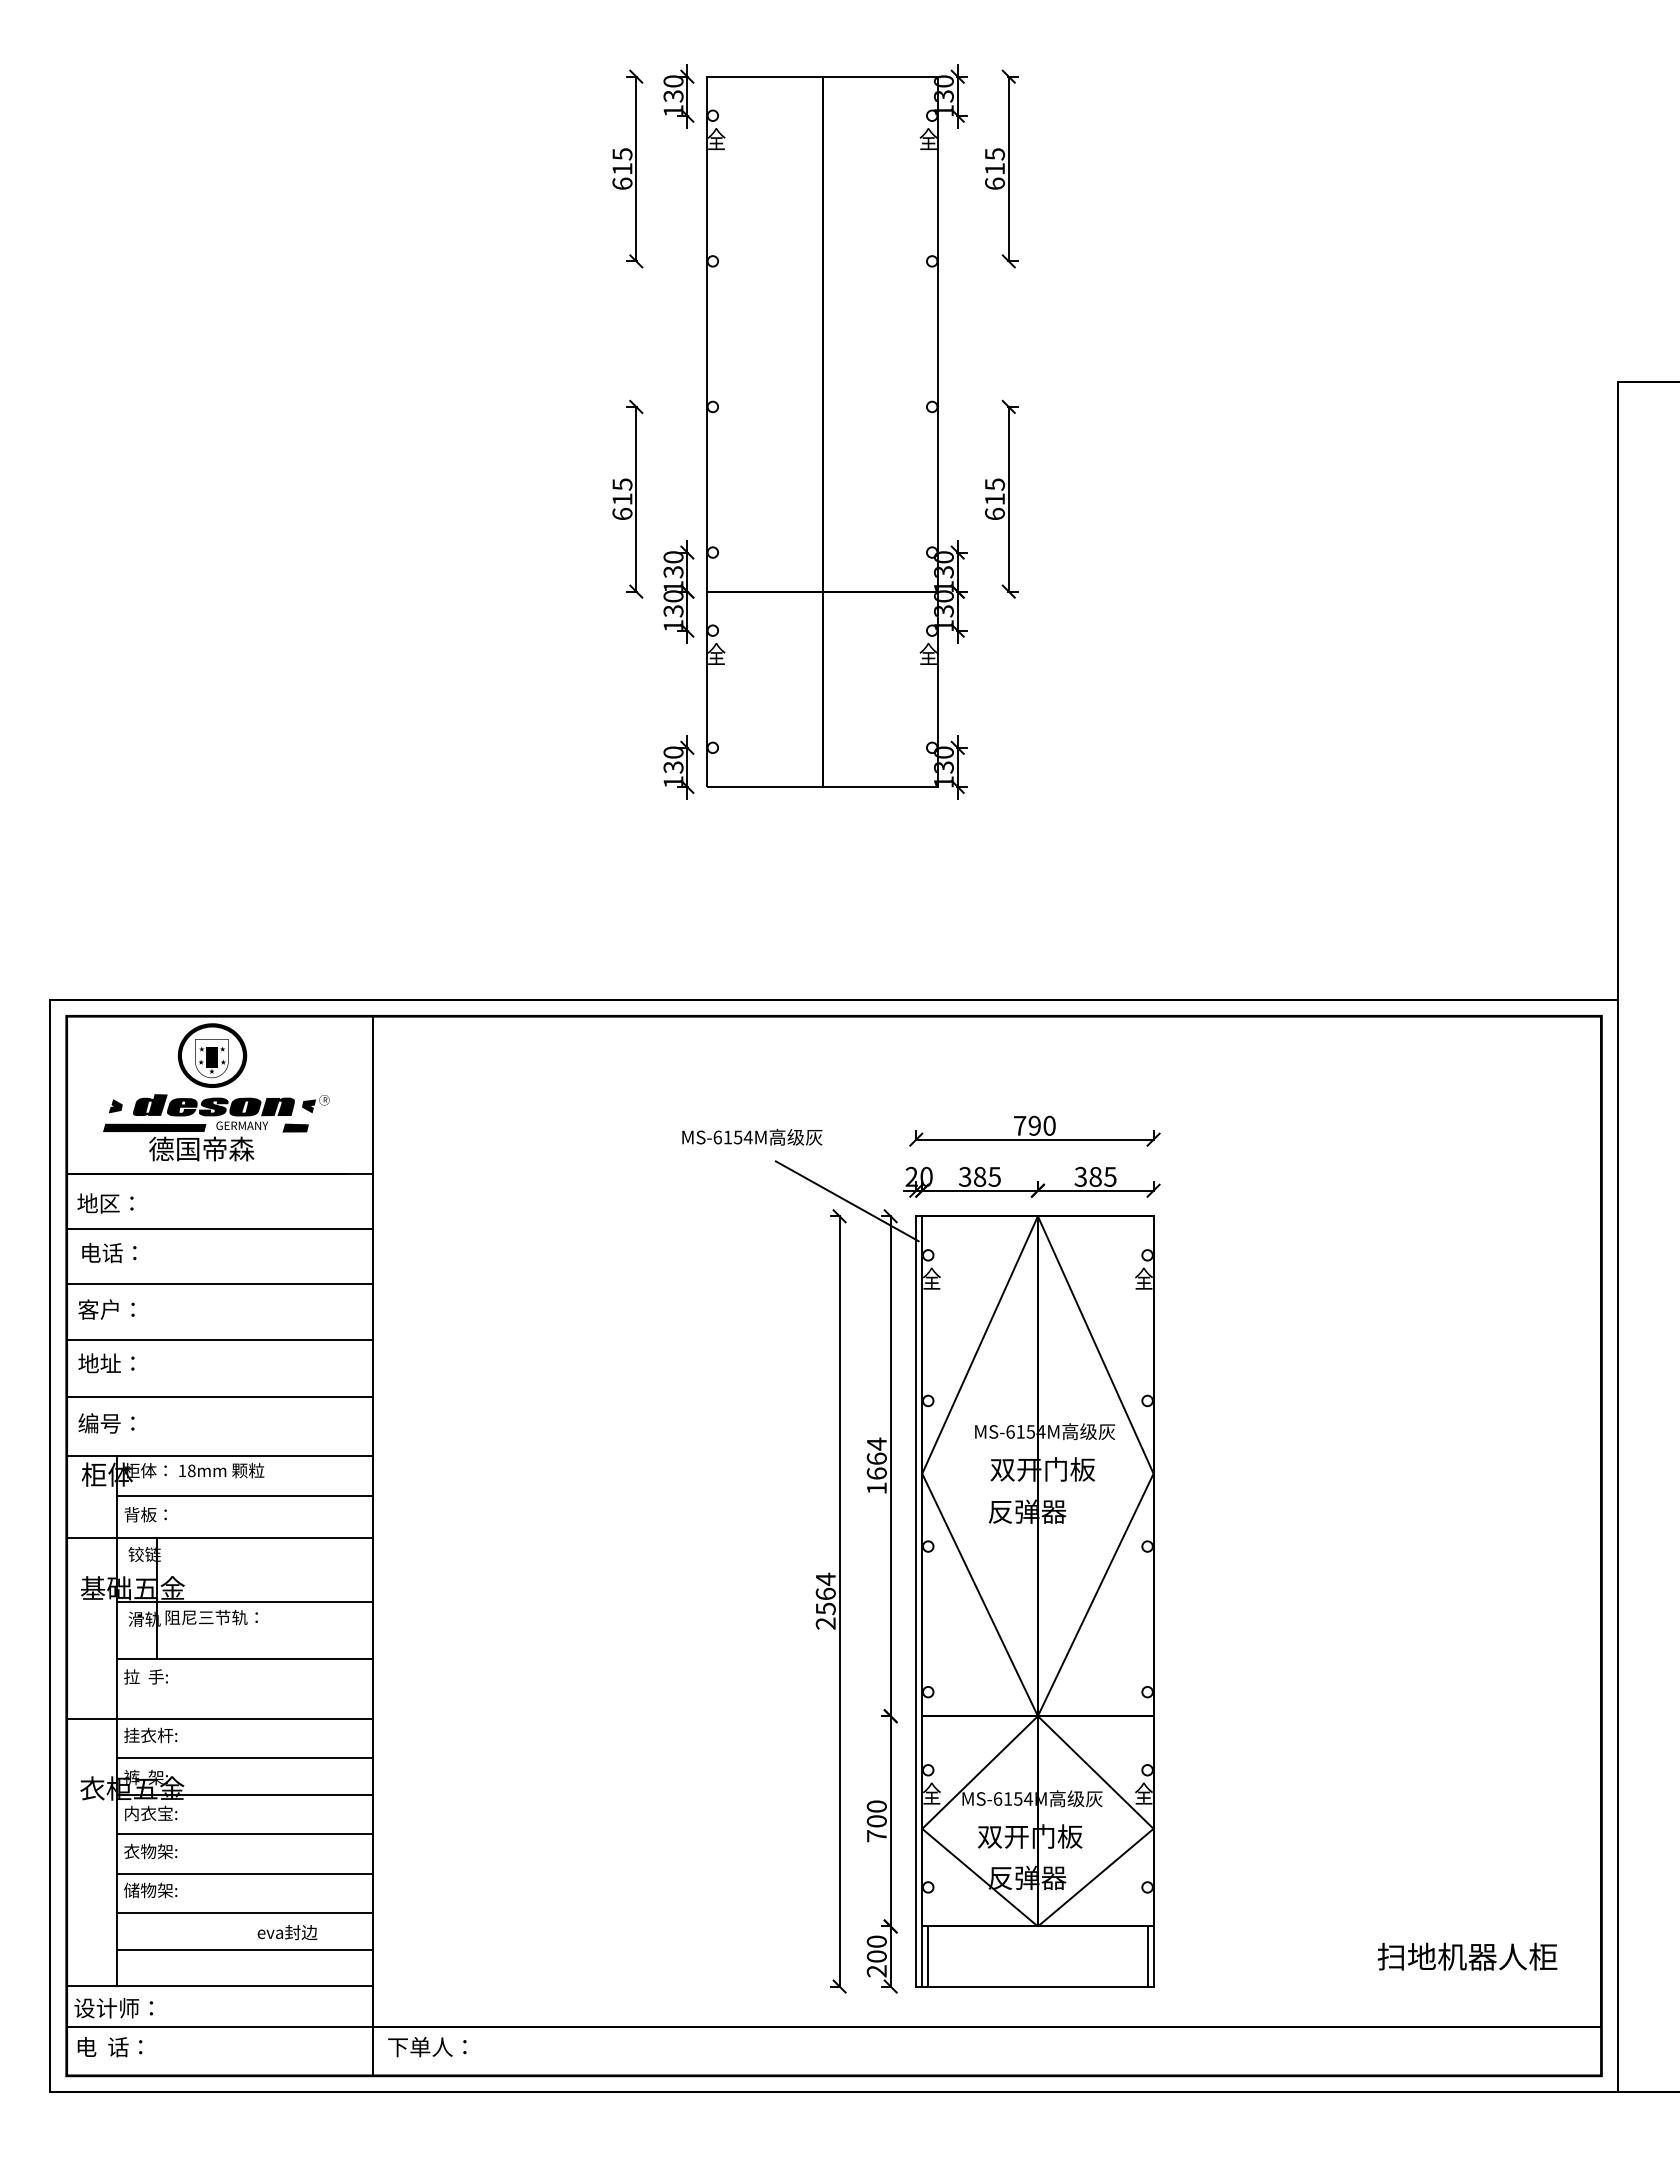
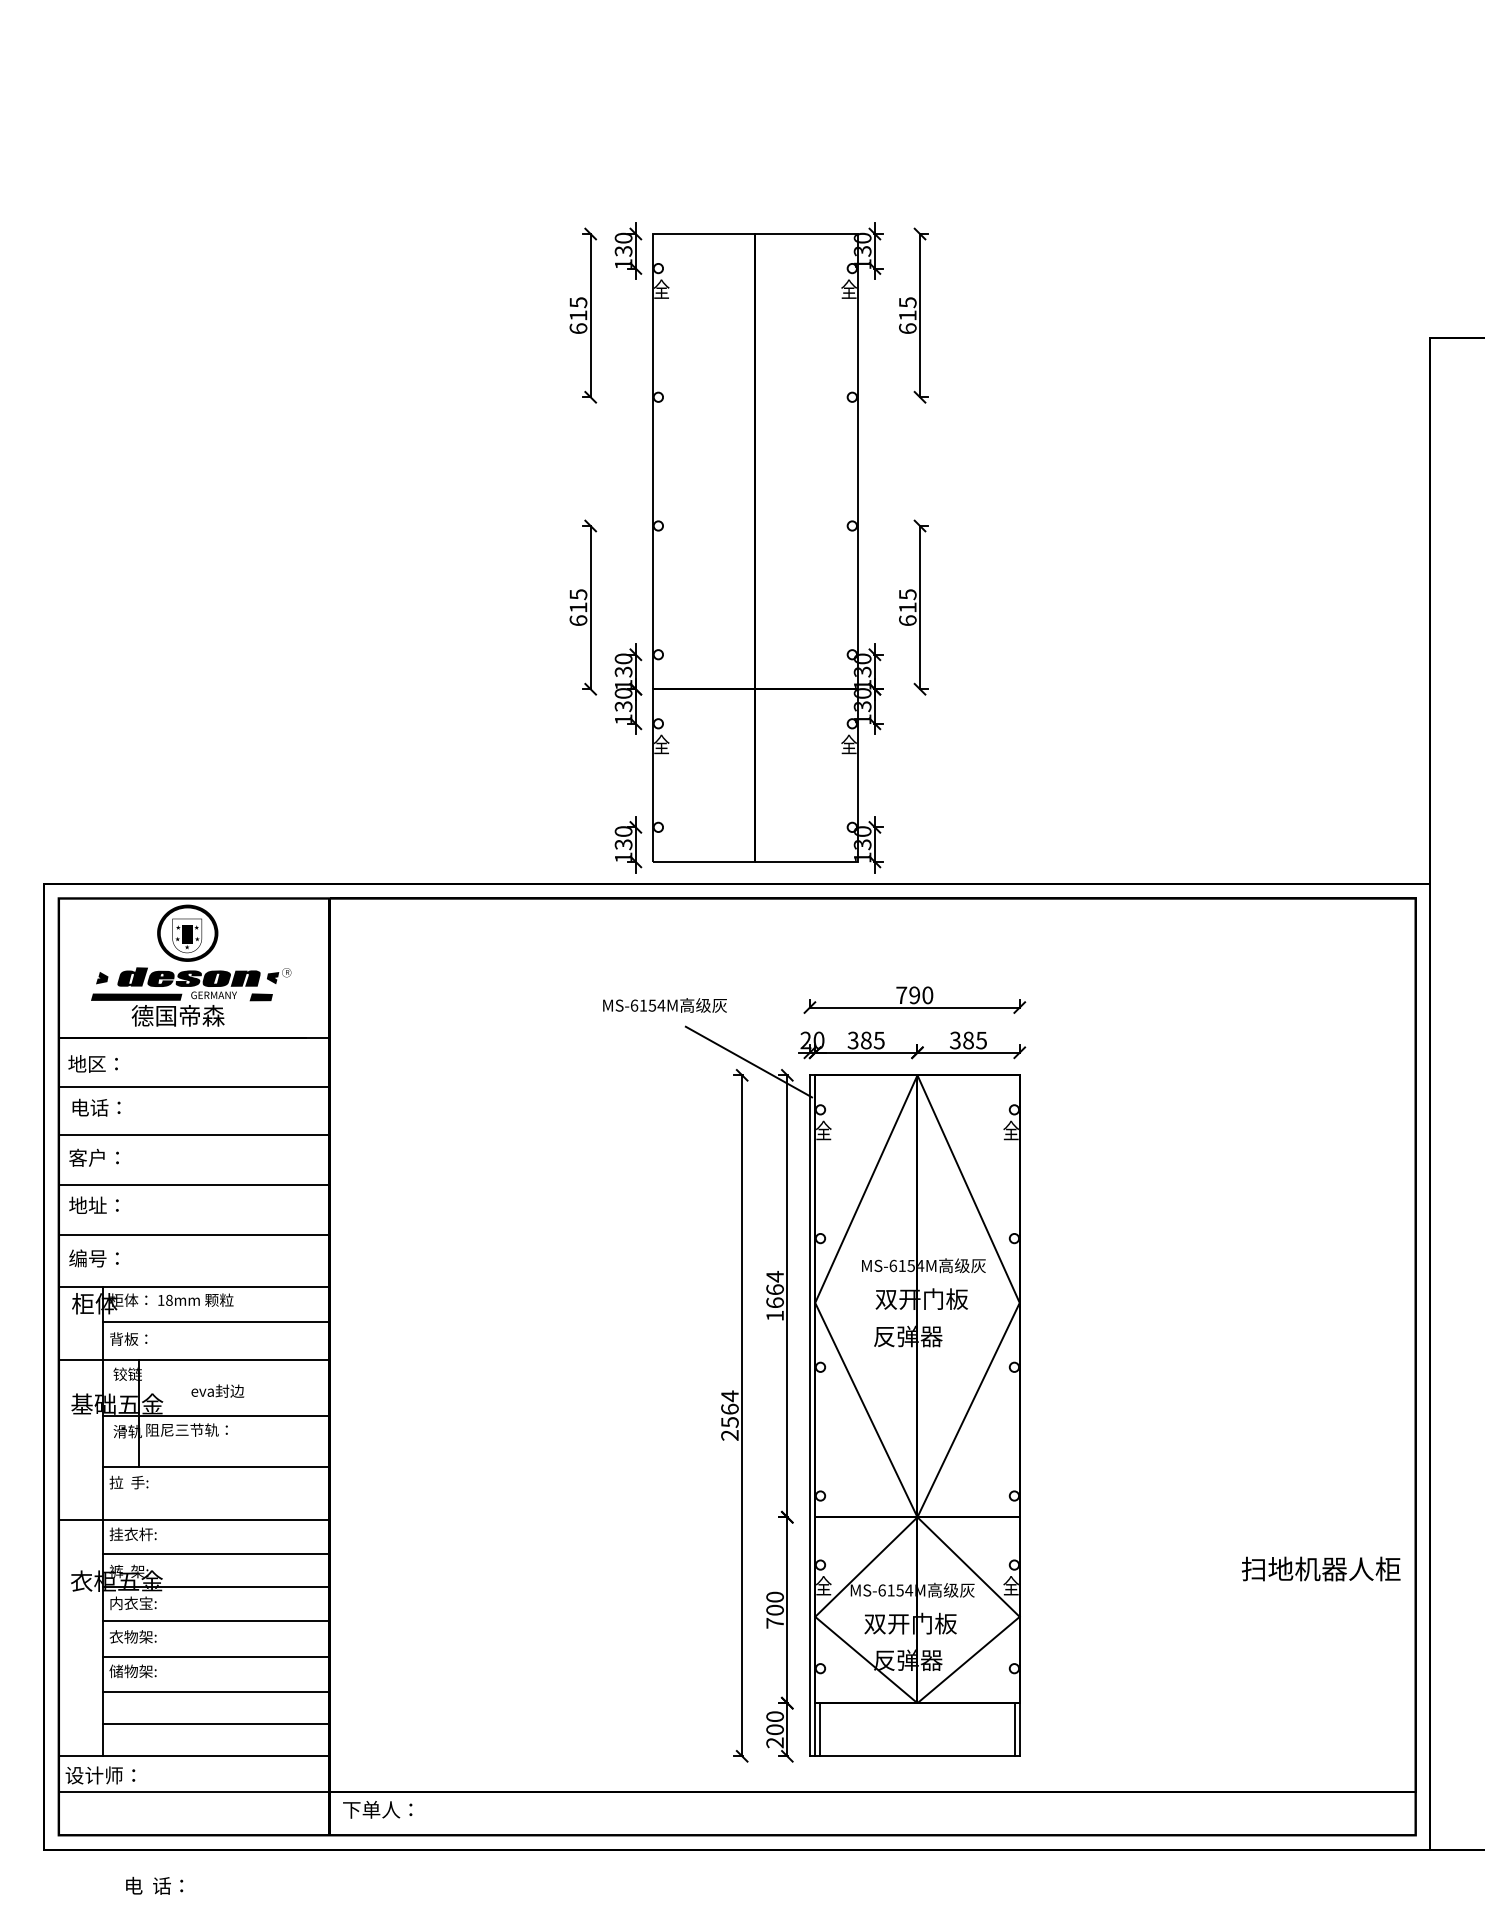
part: (815, 431) -> (749, 547), moved
text: (287, 1932) -> (217, 1391), moved
text: (1467, 1956) -> (1321, 1568), moved
text: (109, 2047) -> (154, 1886), moved

